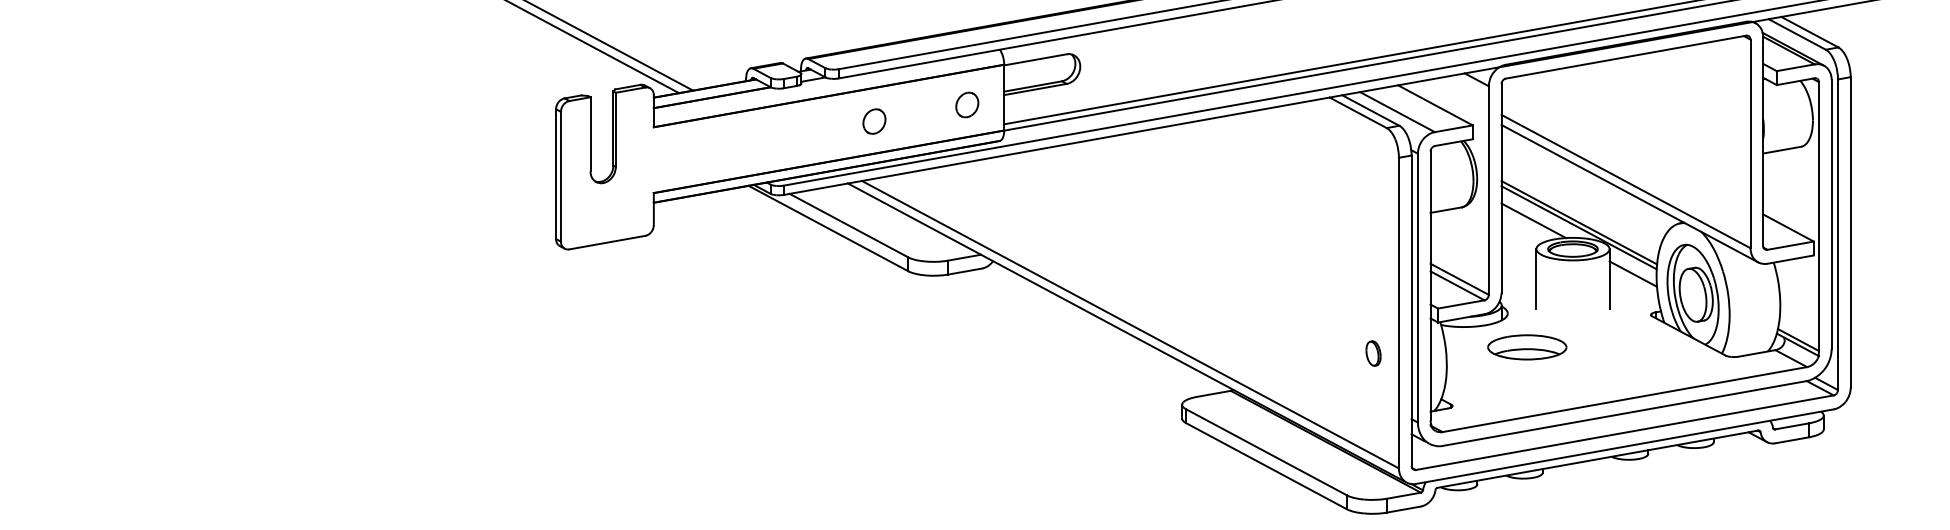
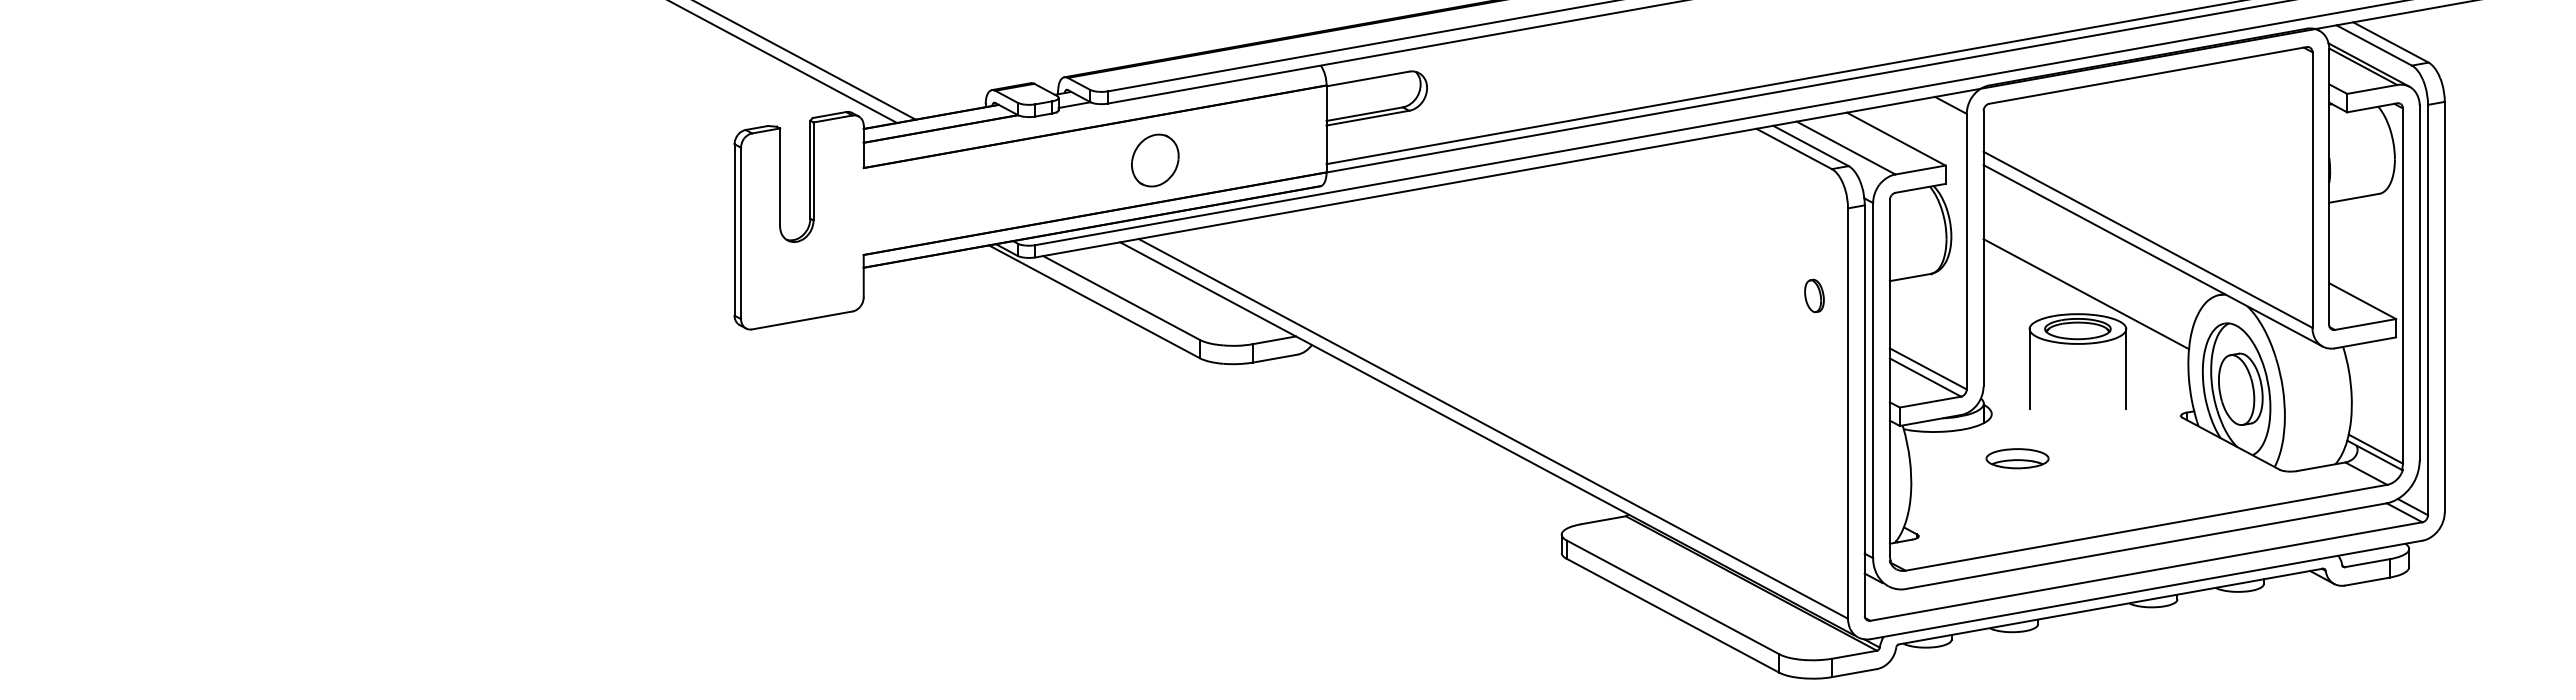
part: (967, 104) -> (1277, 138), removed
part: (873, 121) -> (1154, 160), size x1.6
line: (1533, 220) -> (2025, 291), removed
line: (1578, 227) -> (2085, 300), removed
line: (1633, 273) -> (2157, 361), removed
part: (1527, 347) -> (2017, 458), size x0.6
part: (1373, 353) -> (1814, 295), moved

